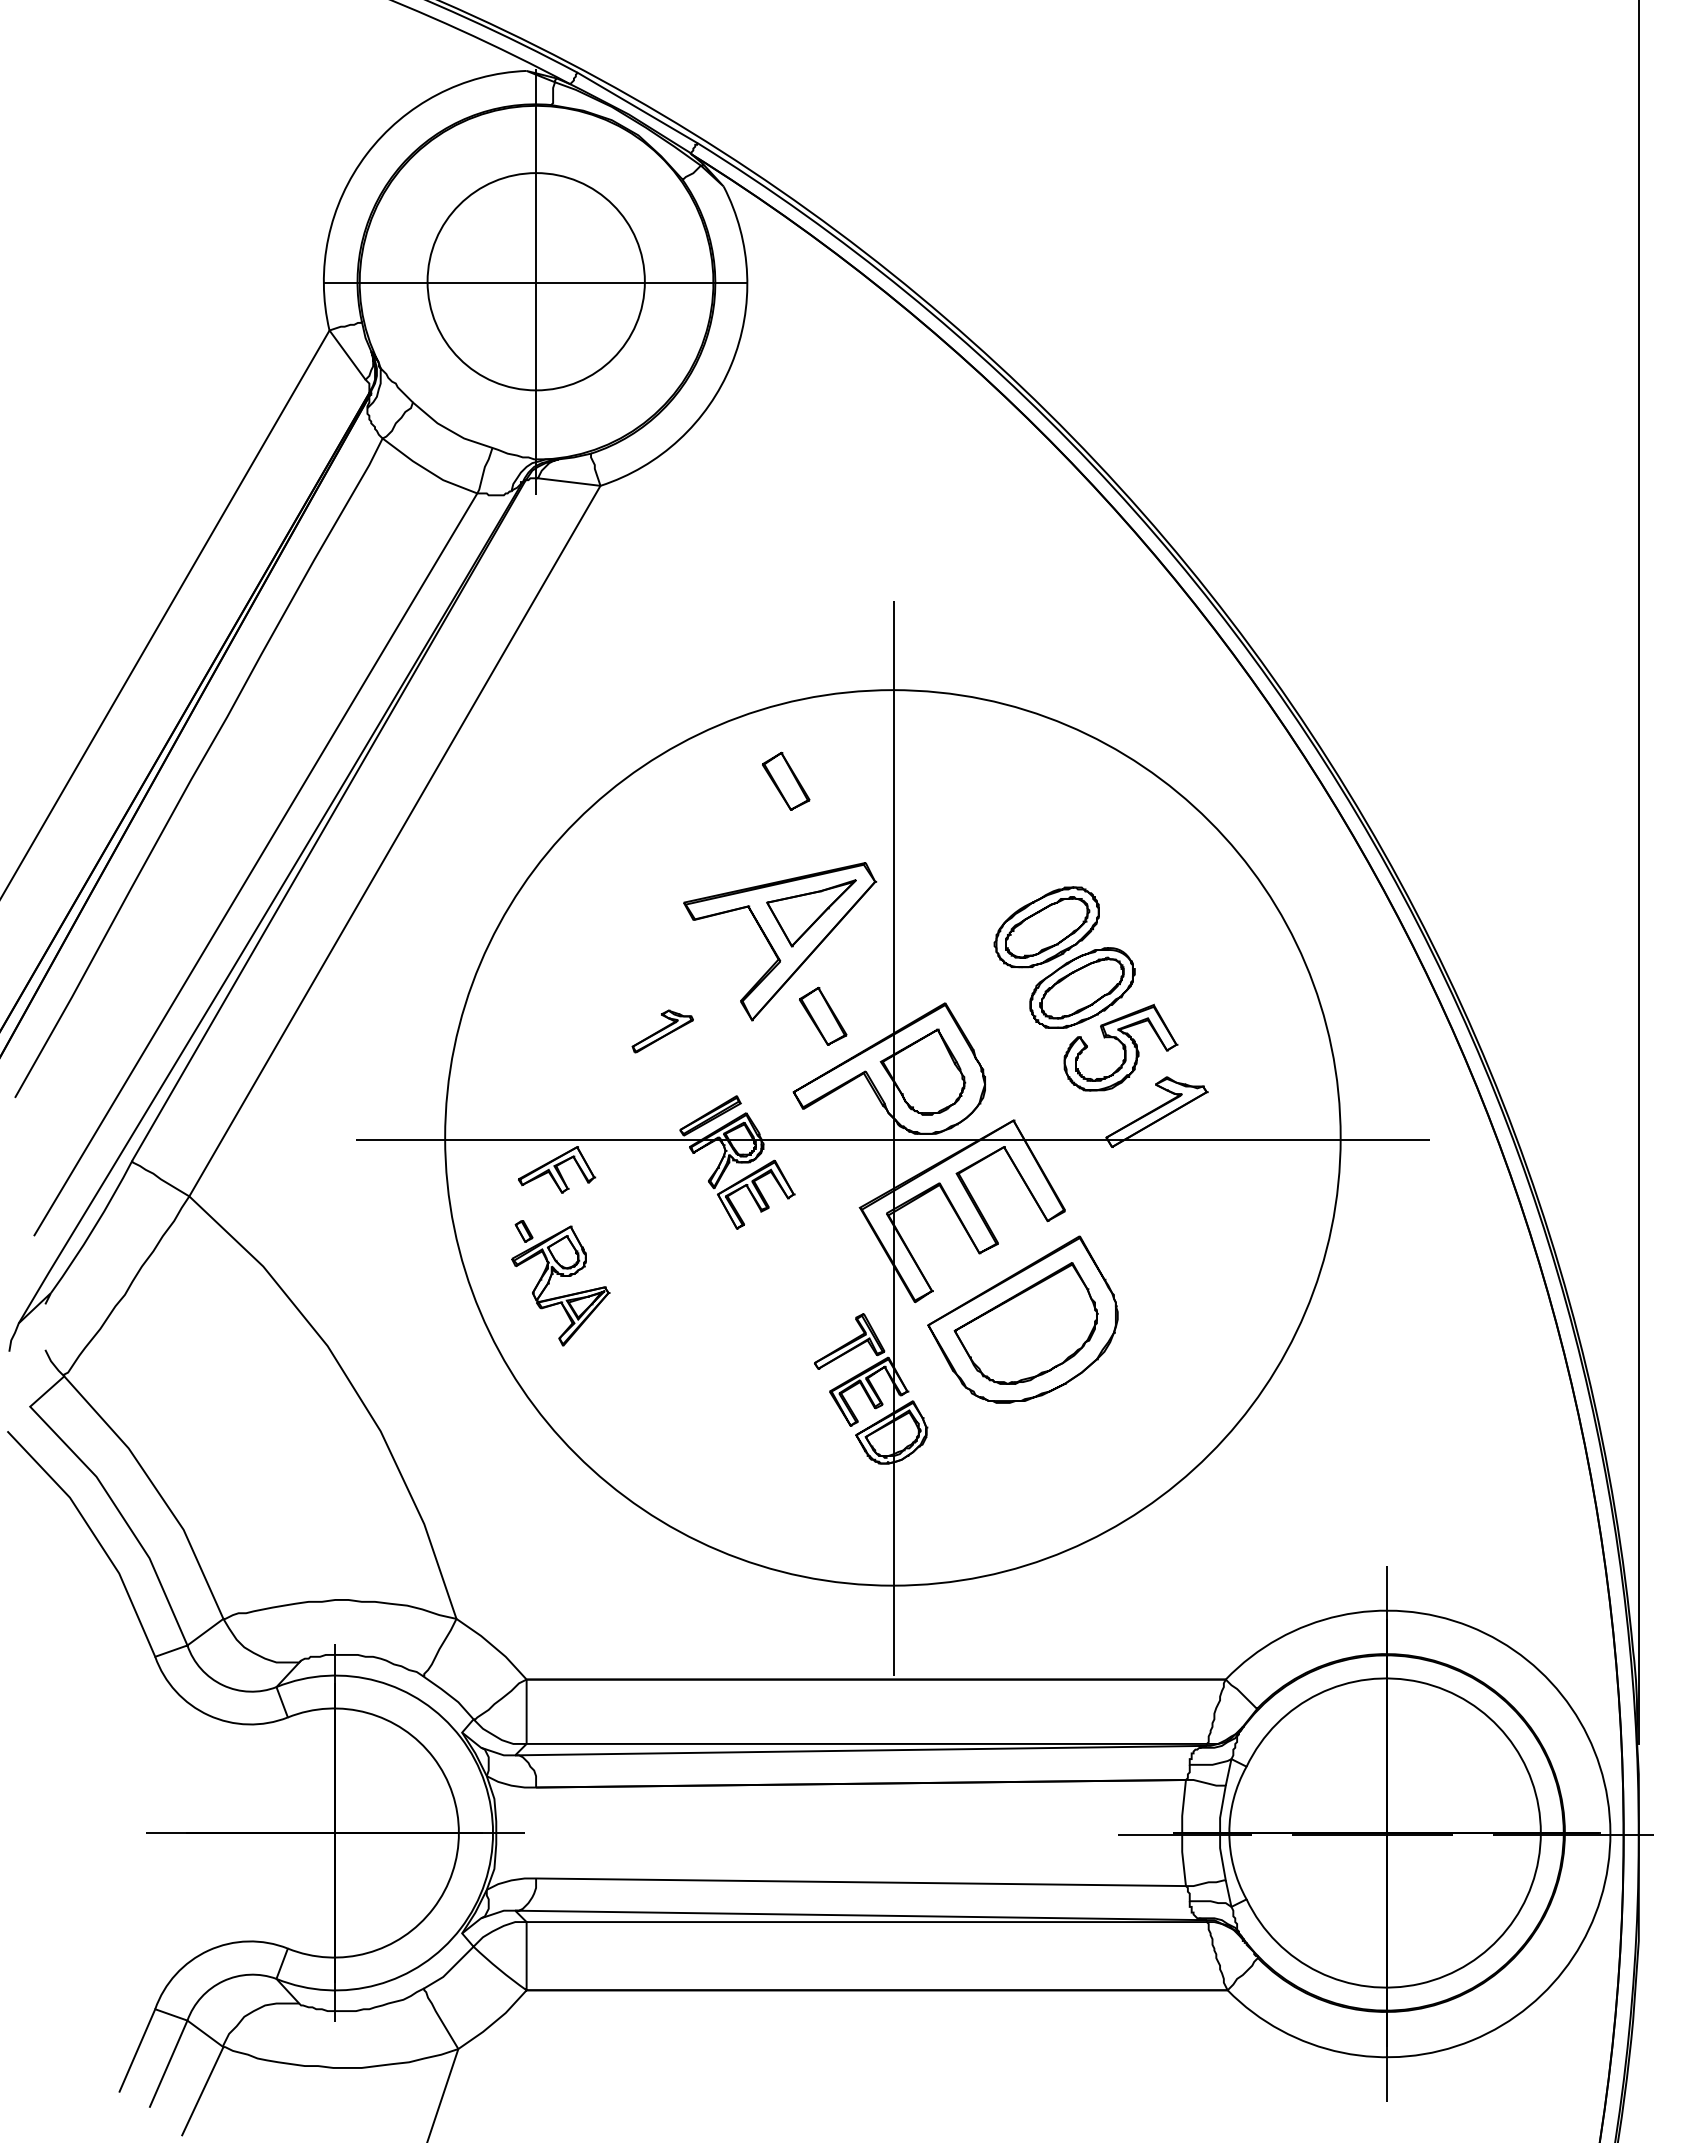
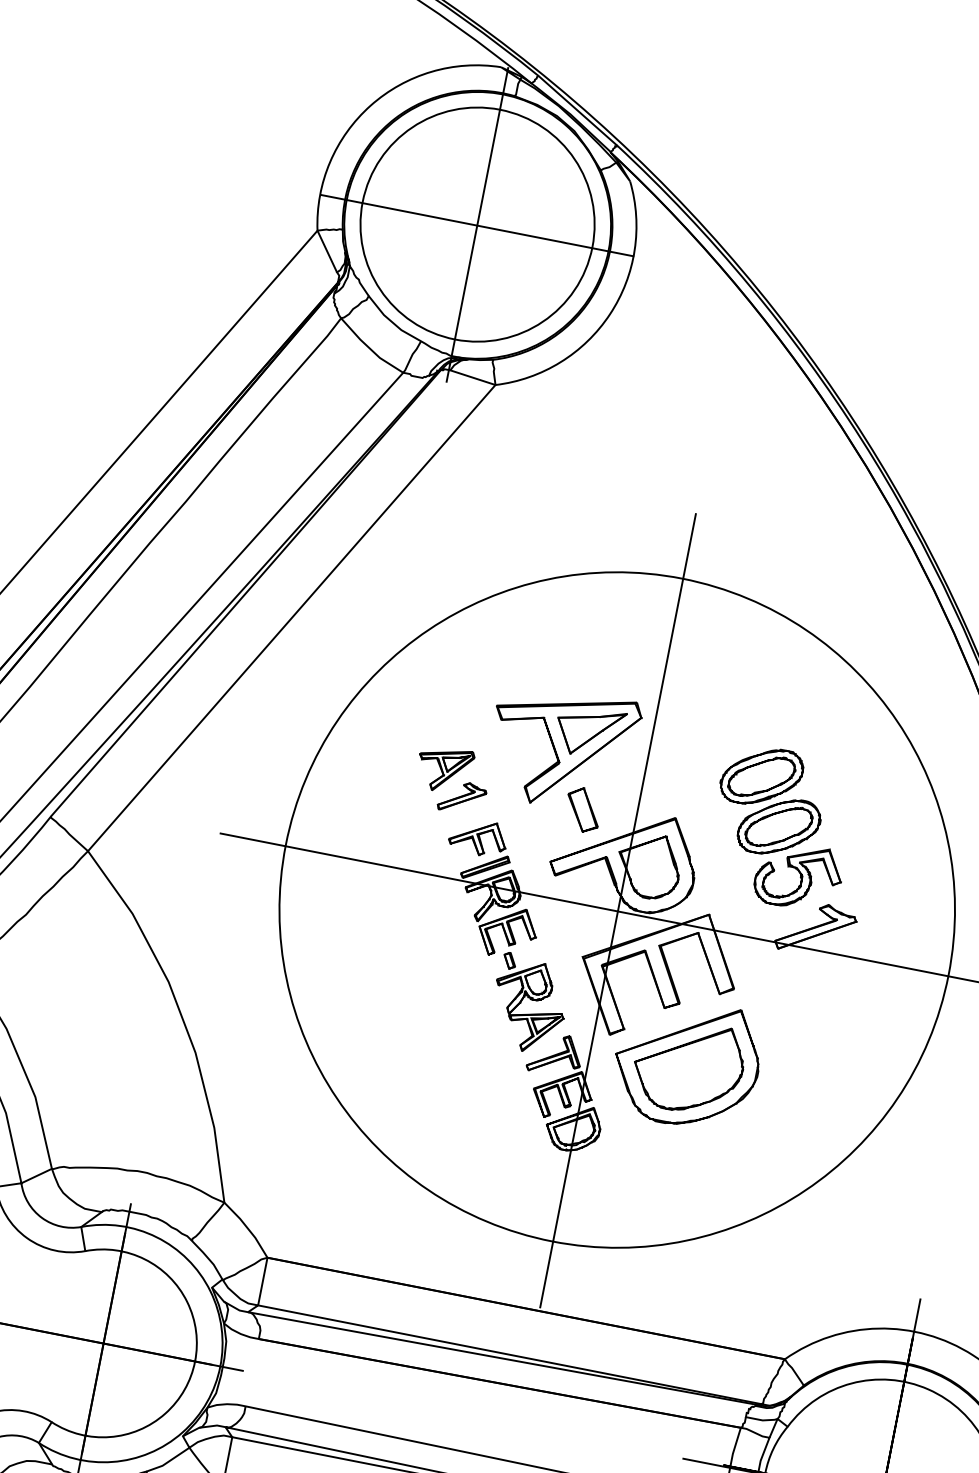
circle: (536, 281) -> (477, 224), size x1.43
part: (786, 780) -> (590, 630), removed
part: (632, 998) -> (444, 769), added
part: (557, 1169) -> (479, 837), moved
part: (560, 1276) -> (530, 999), moved

